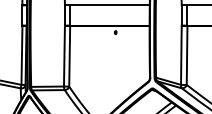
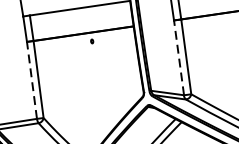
line: (64, 55) -> (31, 79), solid -> dashed
line: (181, 55) -> (179, 58), solid -> dashed

